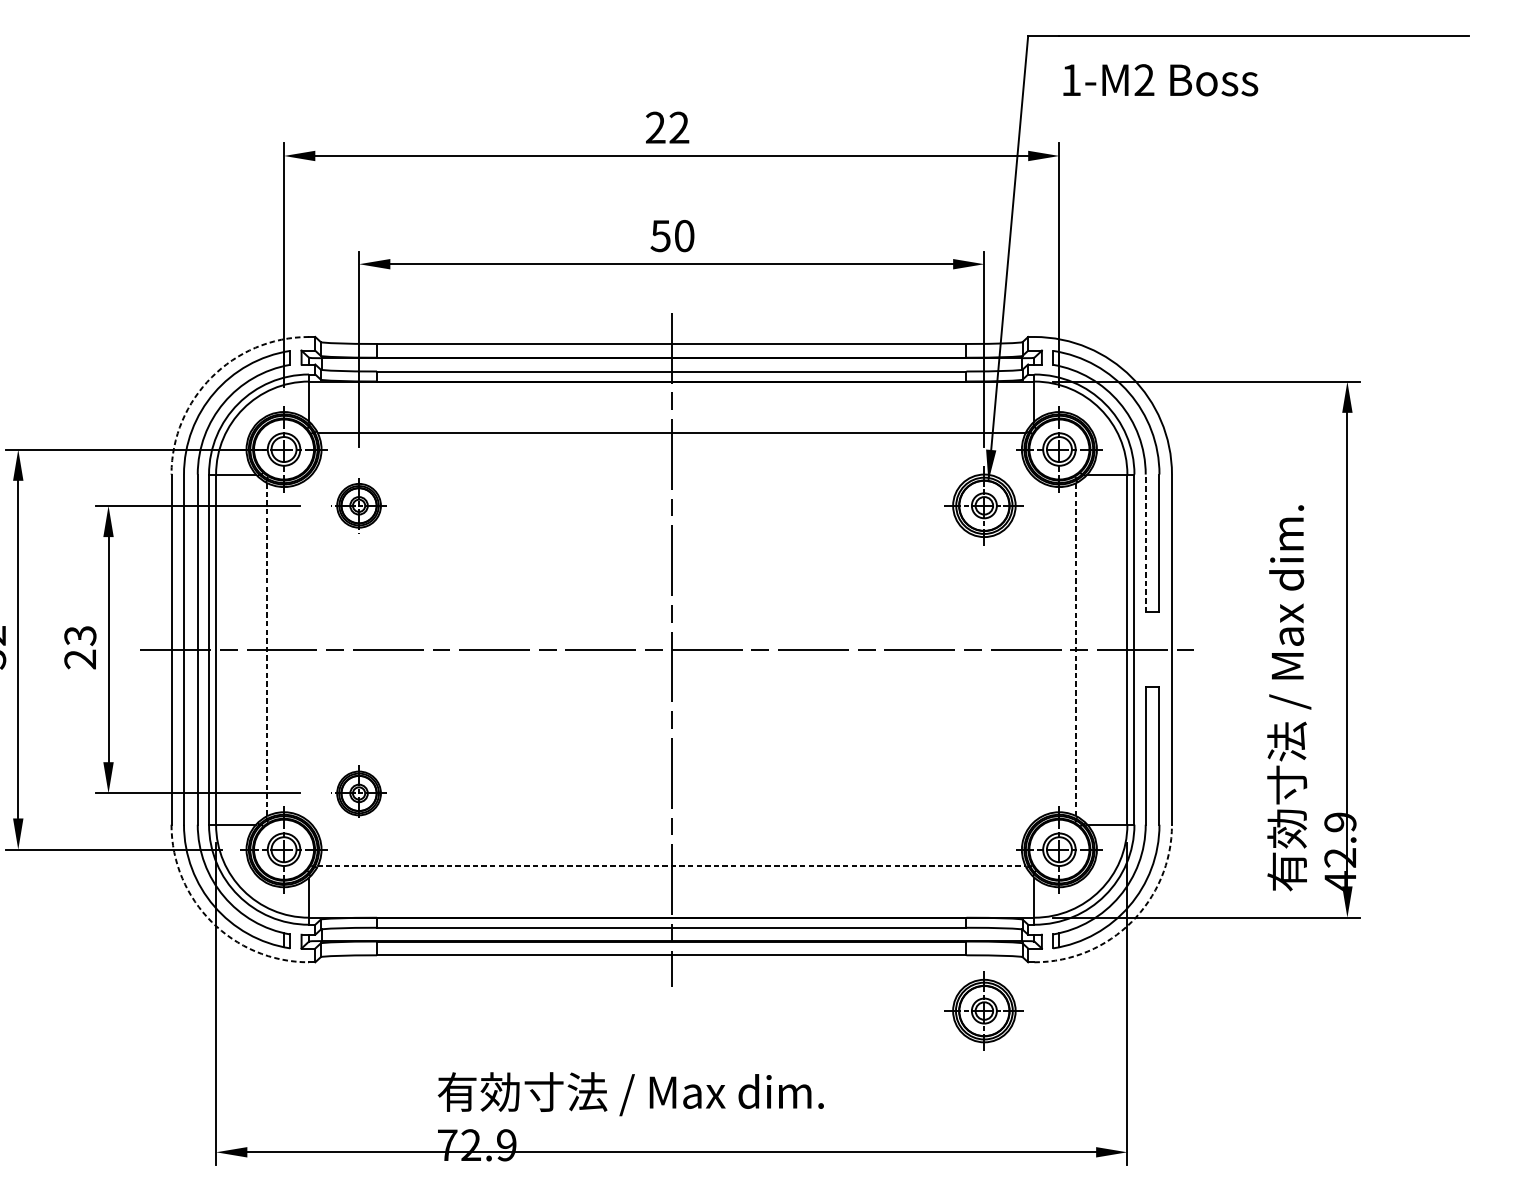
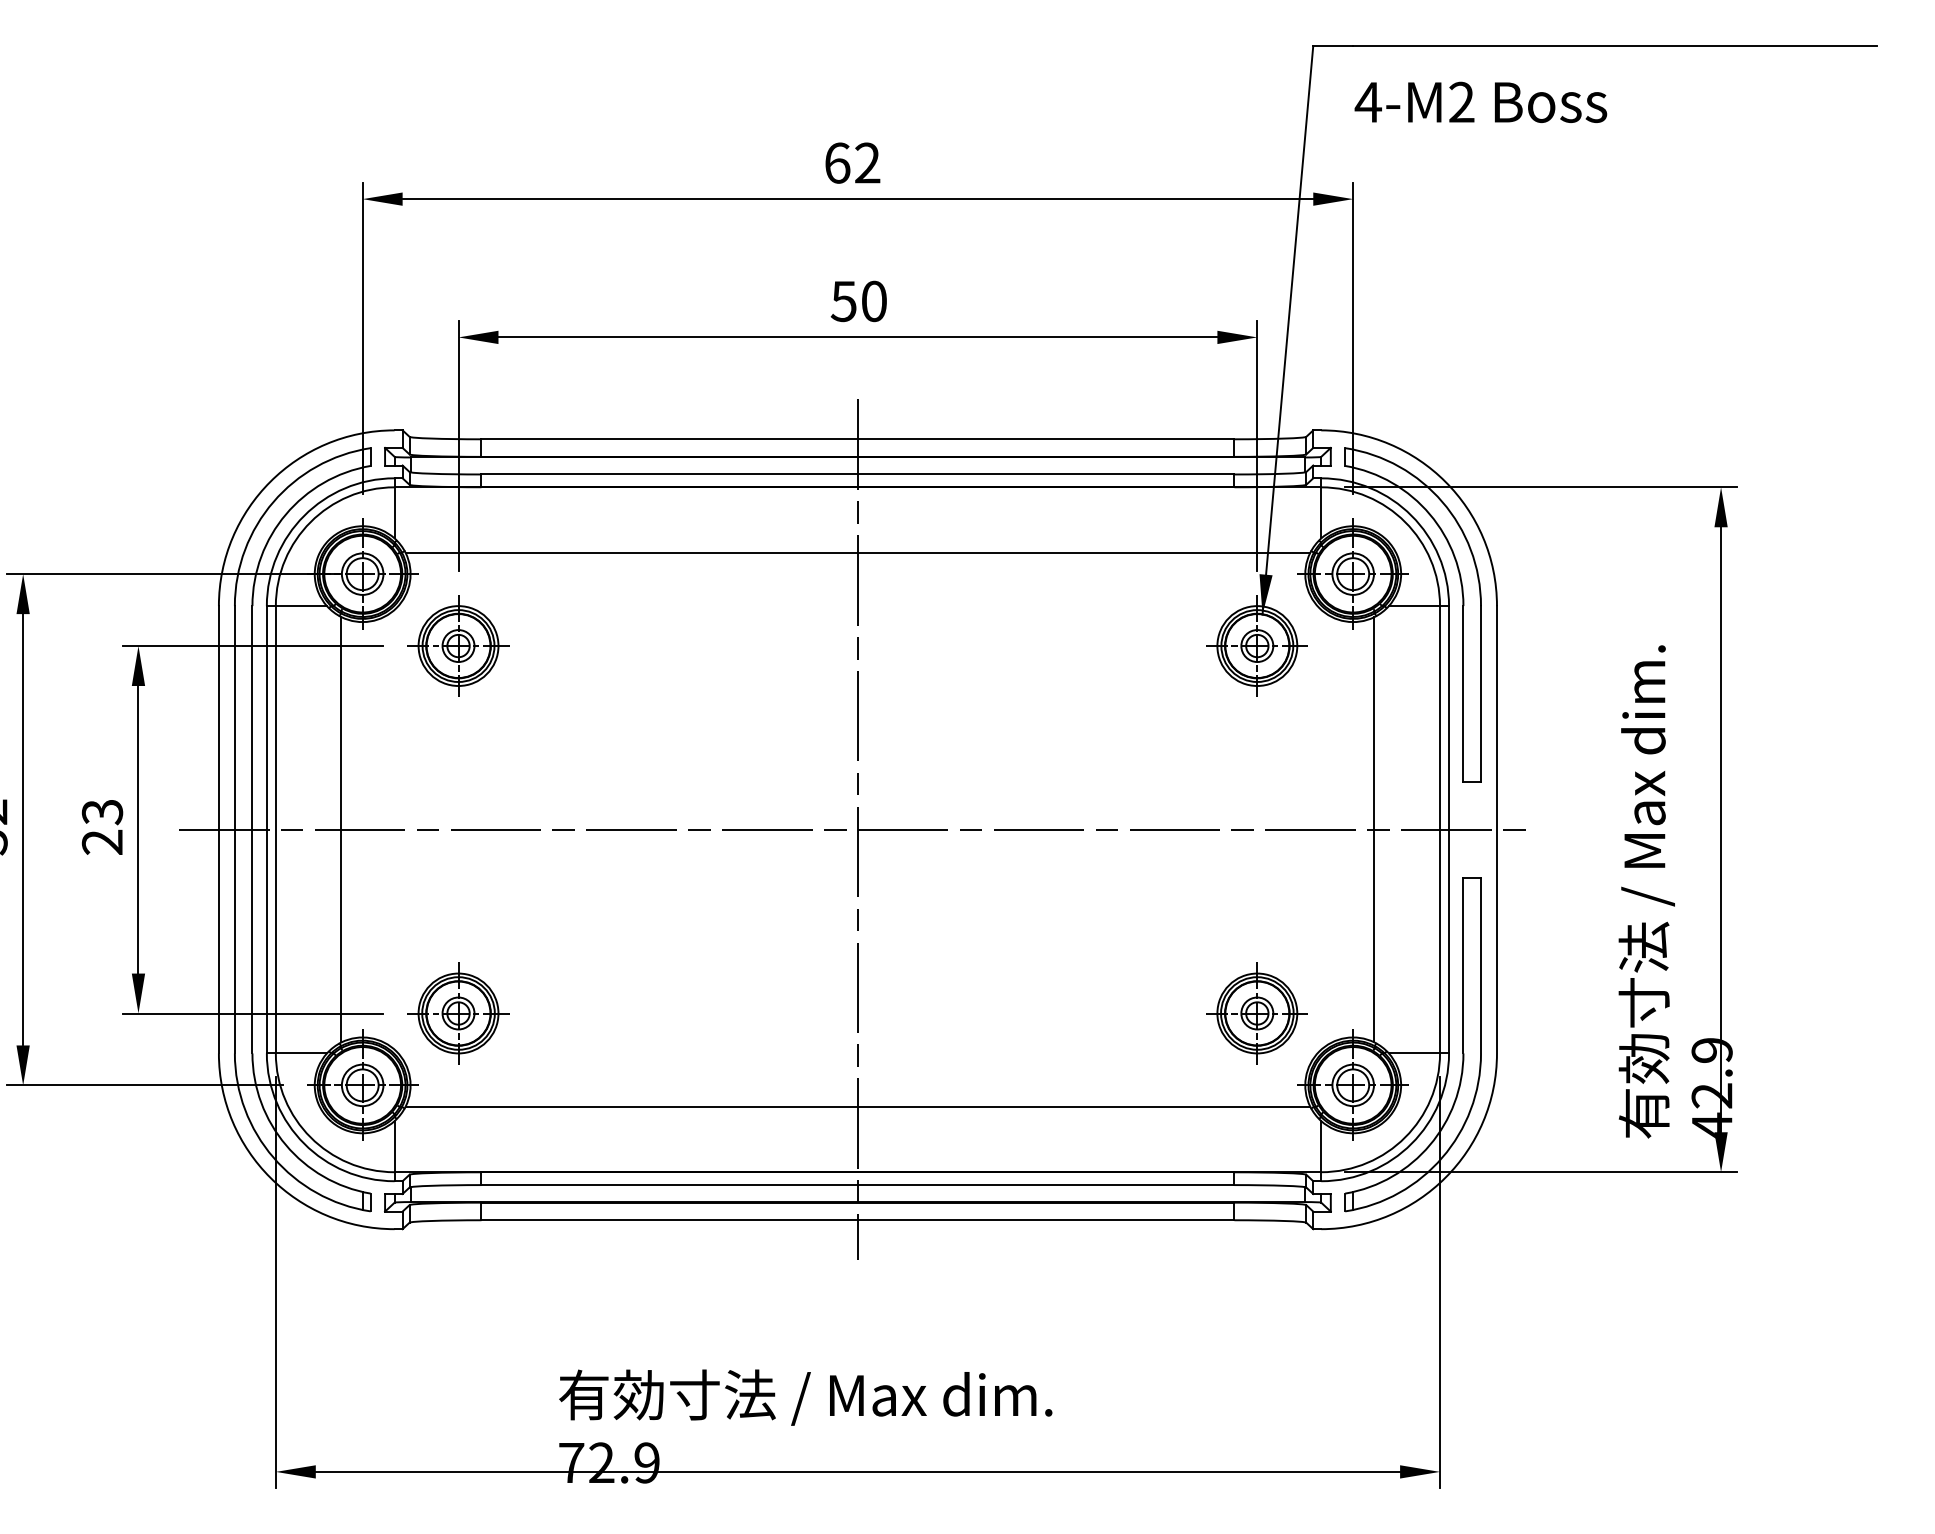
text: (1071, 80) -> (1368, 102), 1-M2 -> 4-M2
text: (655, 127) -> (837, 162), 22 -> 62
arc: (211, 377) -> (270, 481), dashed -> solid
part: (359, 505) -> (458, 645), size x1.43
line: (1145, 542) -> (1463, 693), dashed -> solid
line: (267, 649) -> (341, 829), dashed -> solid
line: (1076, 649) -> (1374, 829), dashed -> solid
part: (359, 793) -> (458, 1013), size x1.43
line: (672, 866) -> (858, 1106), dashed -> solid
arc: (211, 921) -> (270, 1177), dashed -> solid
arc: (1131, 921) -> (1445, 1177), dashed -> solid
part: (983, 1011) -> (1256, 1013), moved

